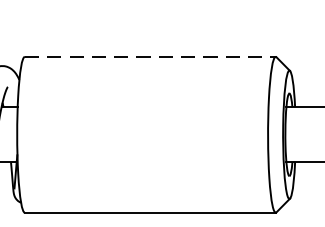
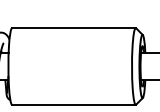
line: (149, 57) -> (73, 28), dashed -> solid

